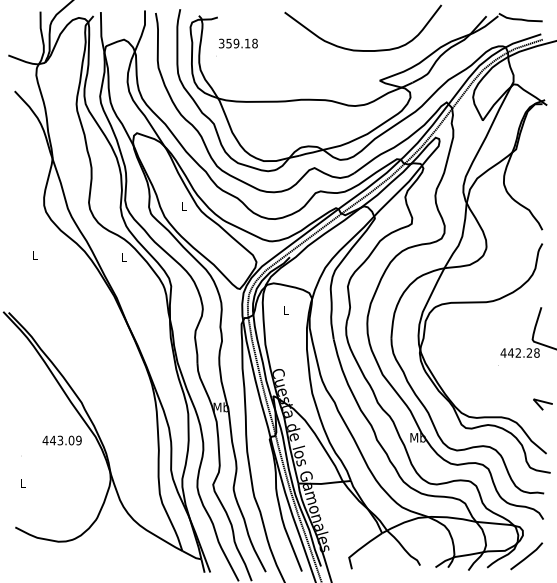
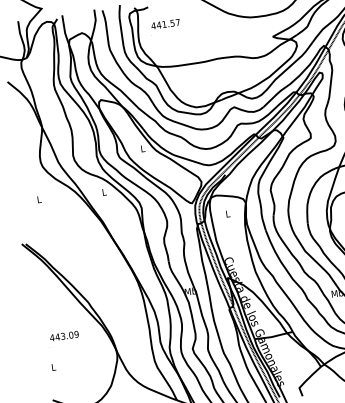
text: (237, 43) -> (165, 24), 359.18 -> 441.57
text: (61, 440) -> (63, 336), moved

